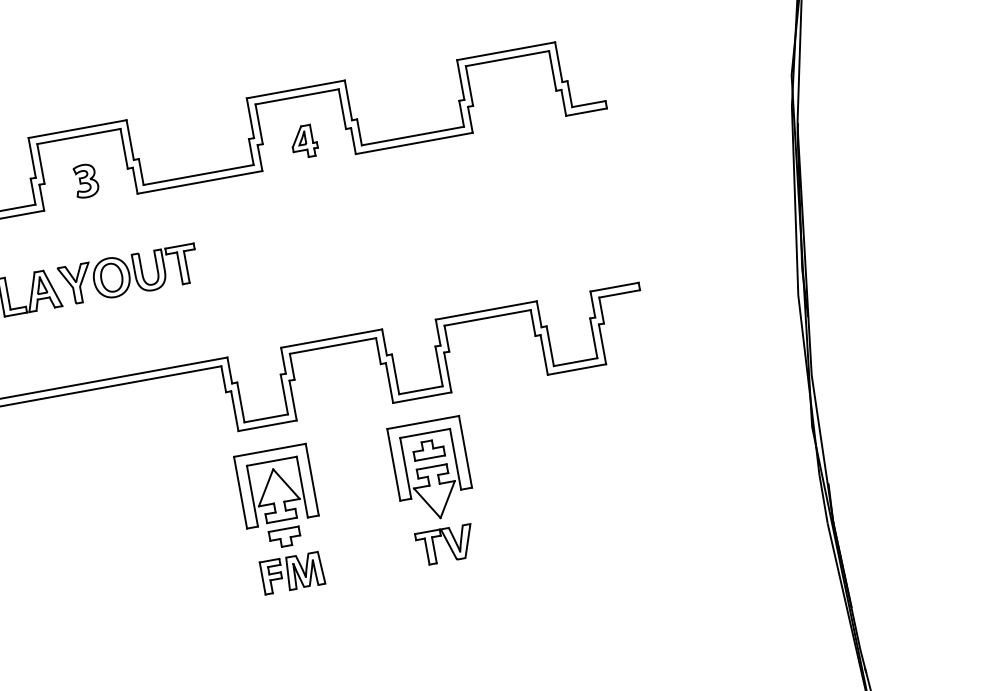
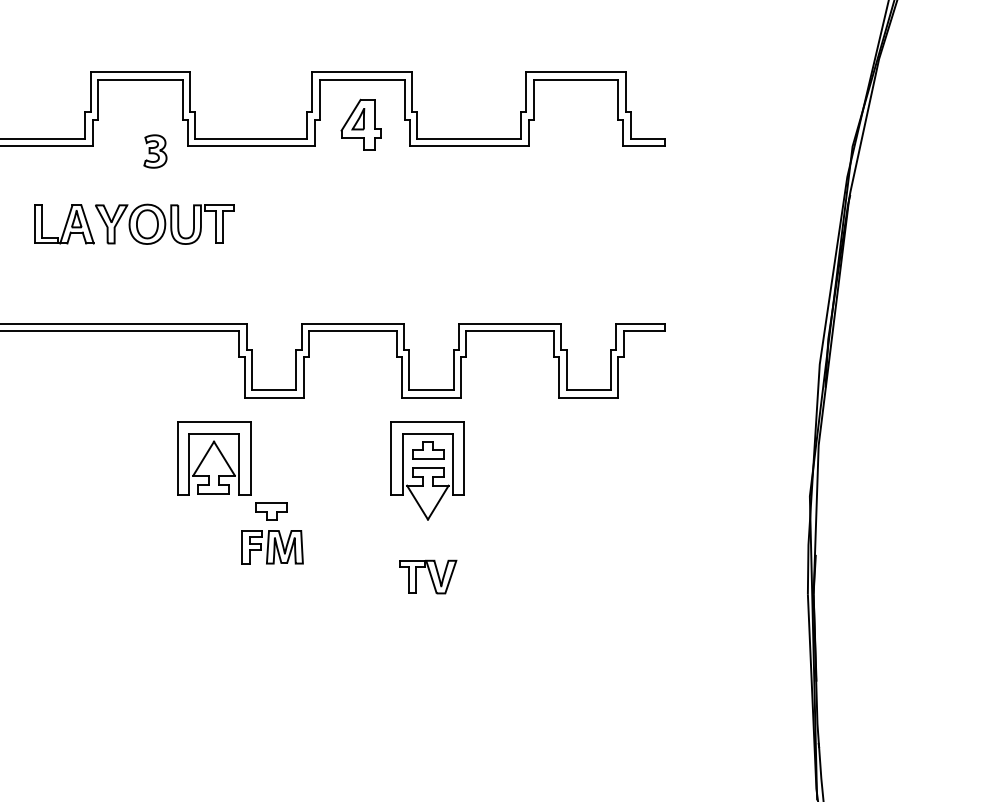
part: (303, 141) -> (360, 124), size x1.6
part: (86, 180) -> (155, 151), moved
part: (276, 485) -> (214, 458), moved
part: (445, 544) -> (428, 576), moved

